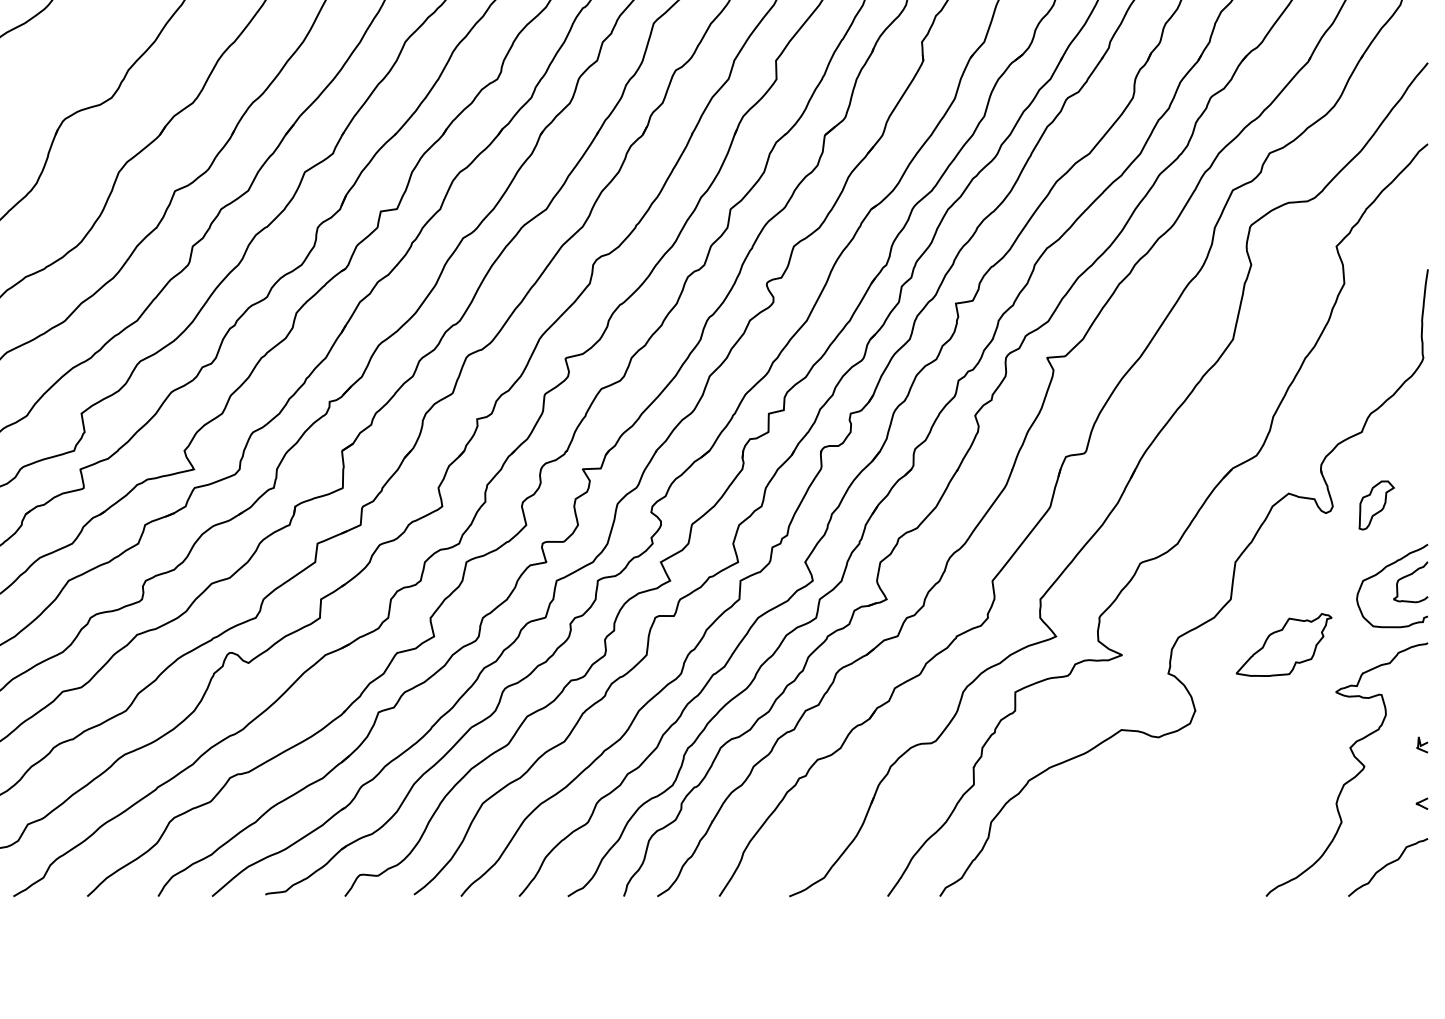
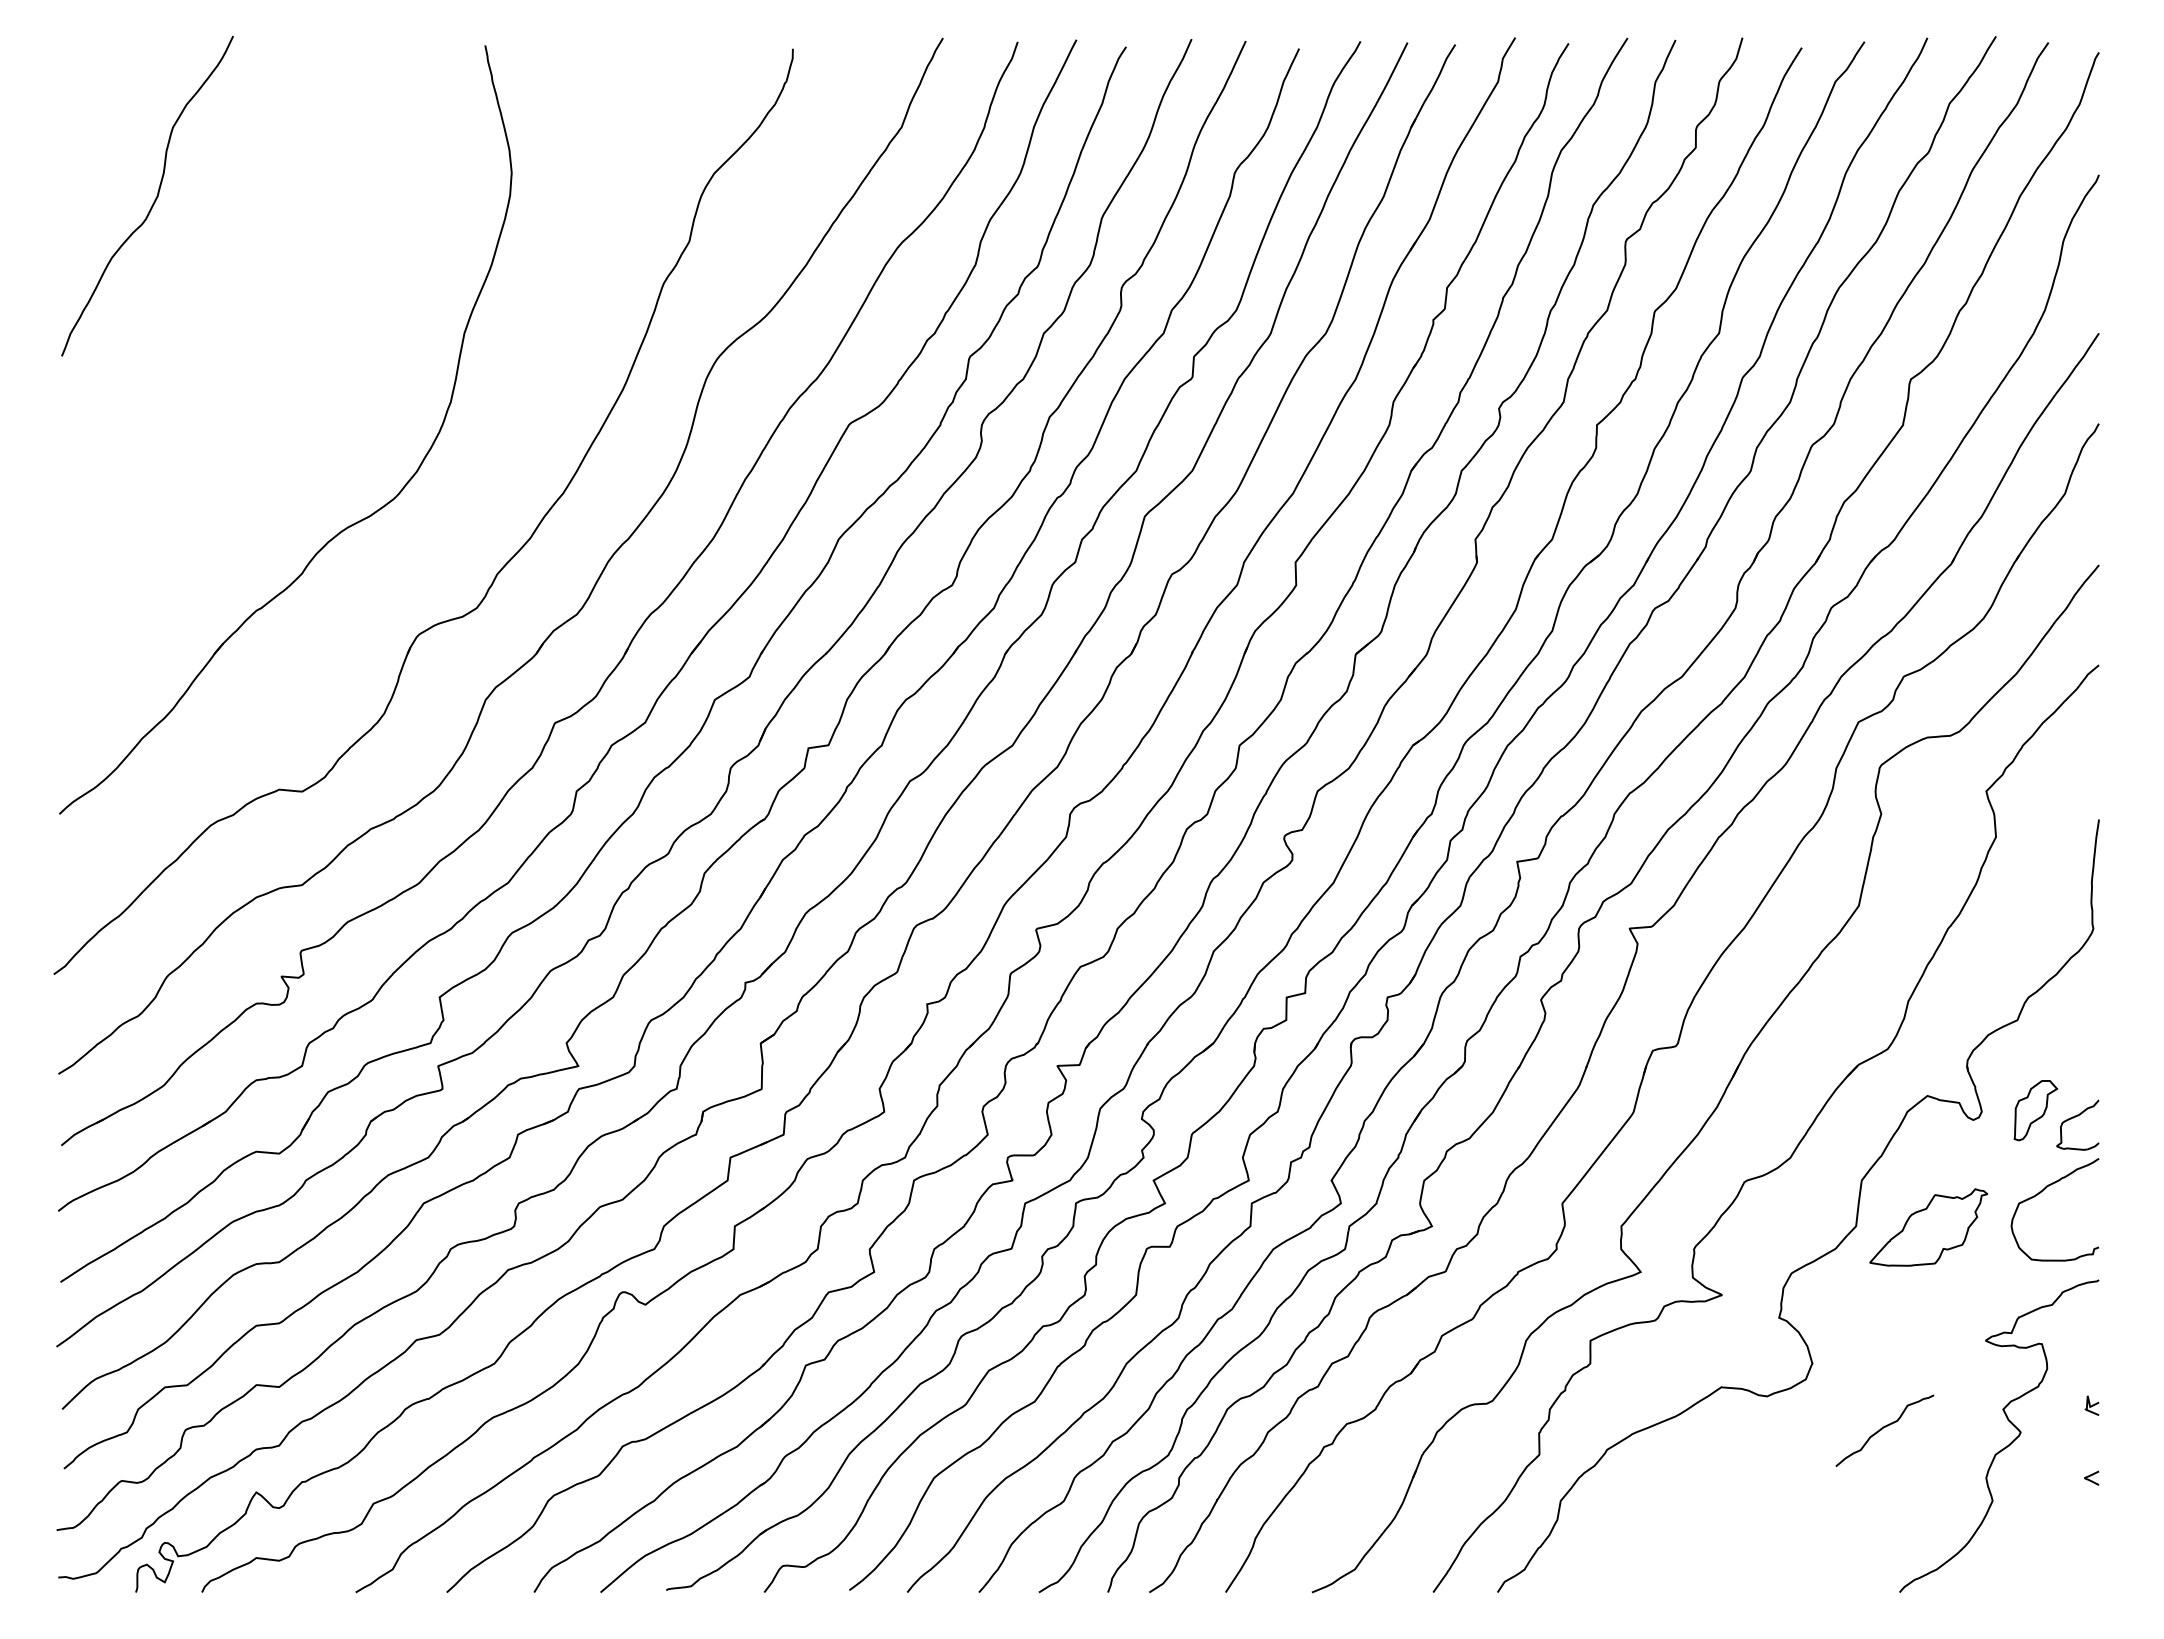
part: (1409, 576) -> (2076, 1117), moved
part: (1283, 644) -> (1928, 1227), moved
curve: (1386, 865) -> (1883, 1428), moved

